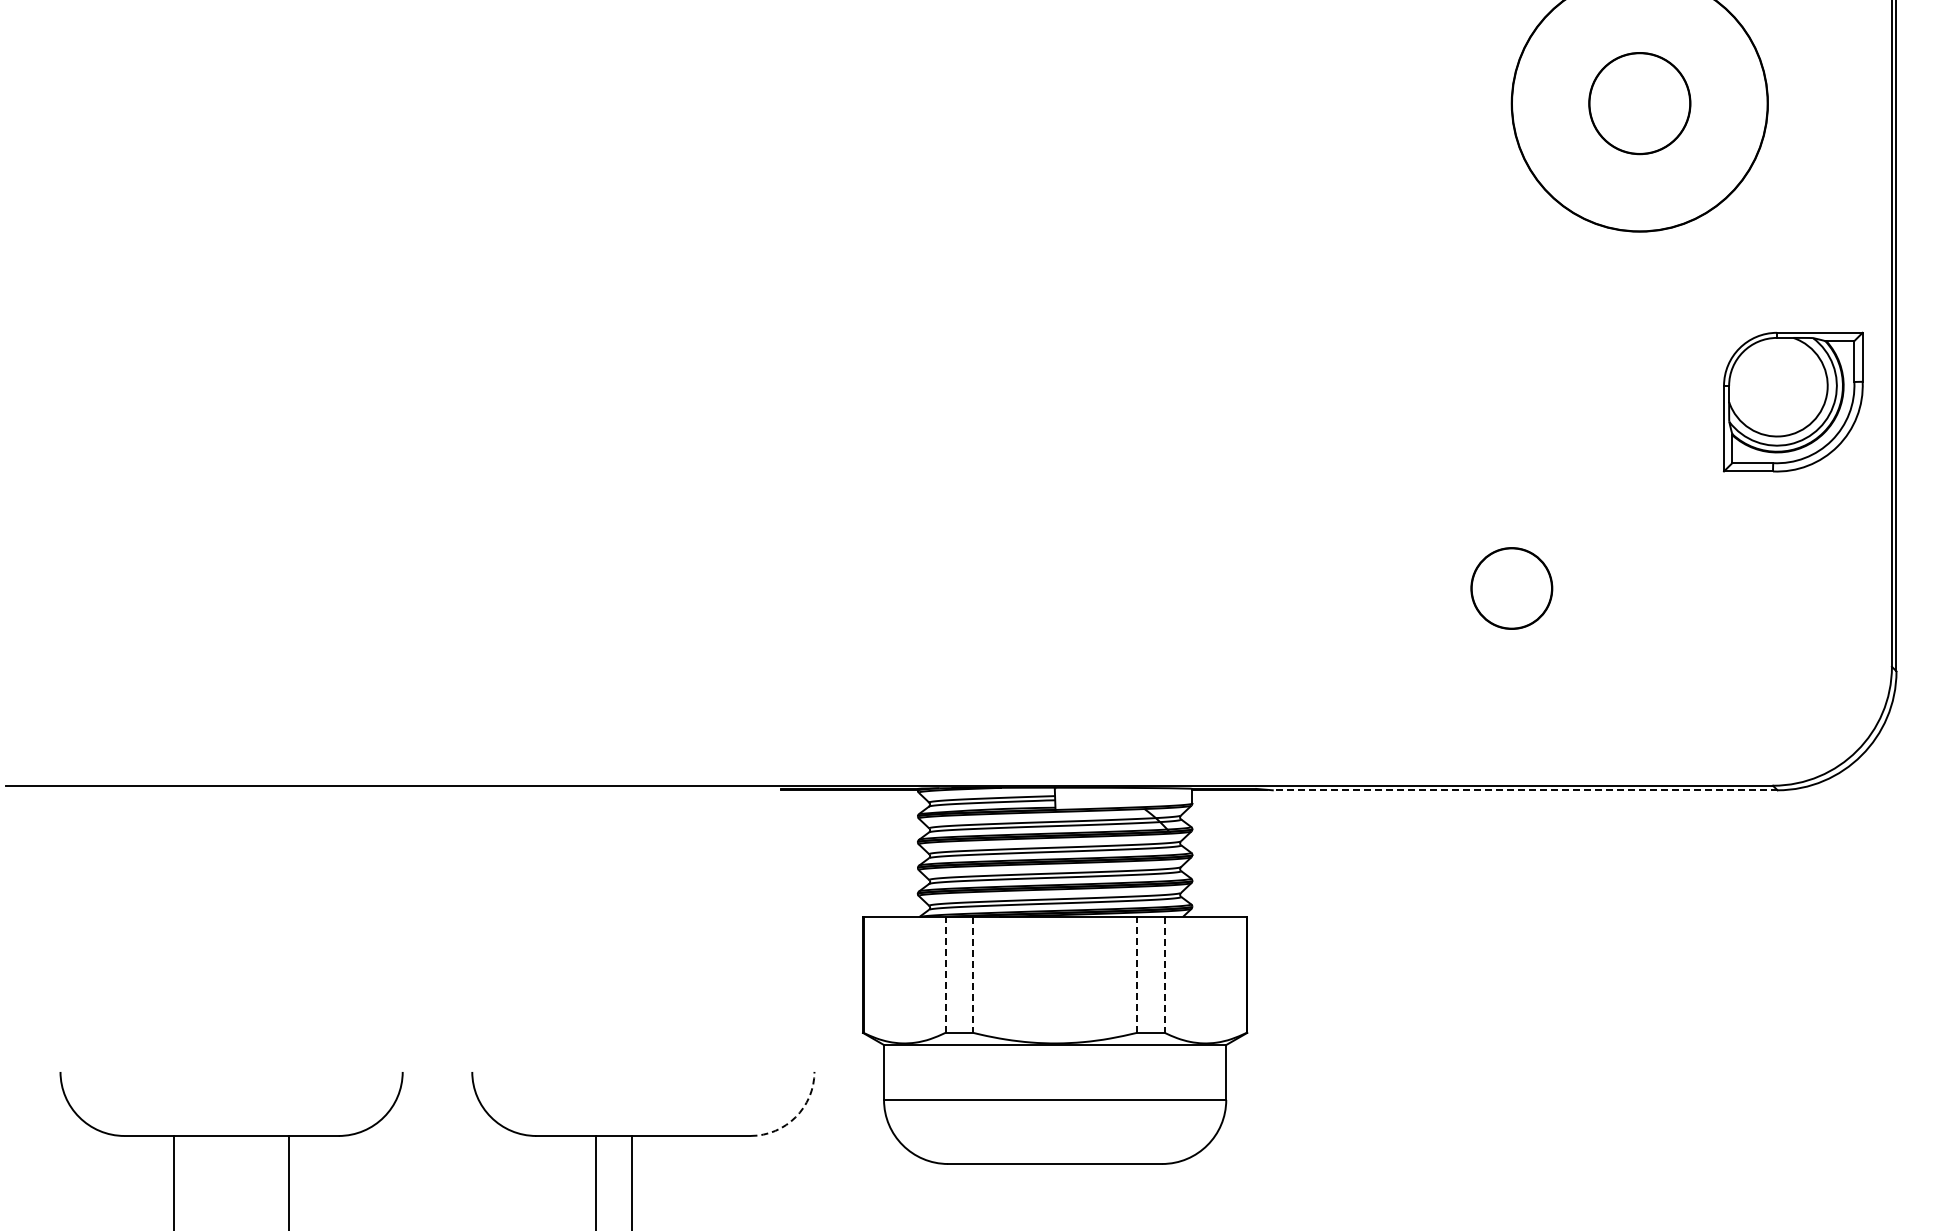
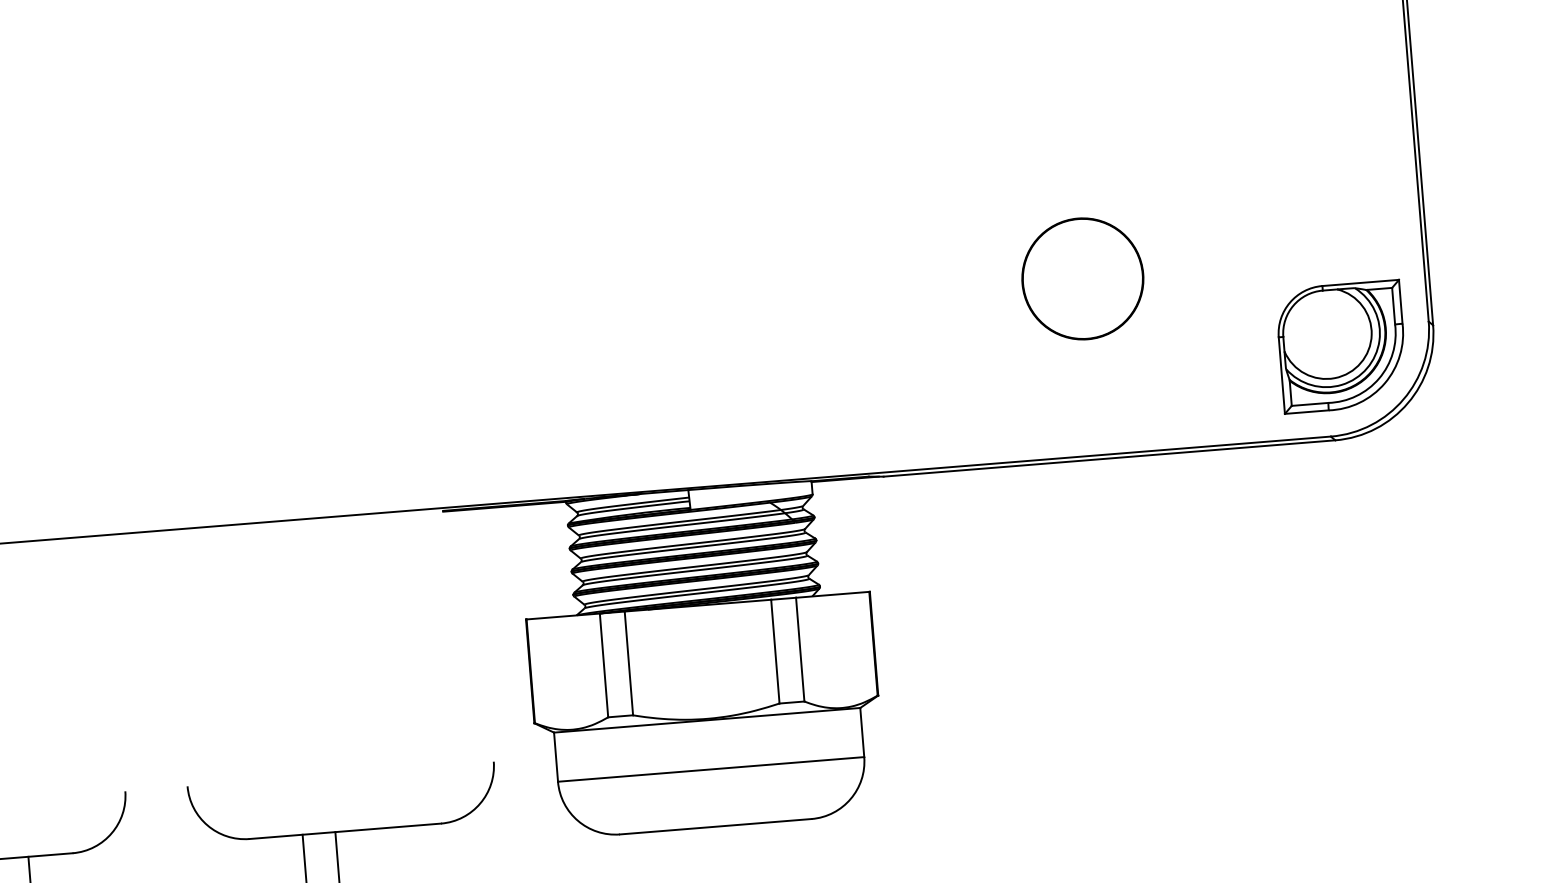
part: (1793, 401) -> (1342, 346), moved
part: (1511, 588) -> (1082, 278), size x1.67
line: (1524, 790) -> (1108, 458), dashed -> solid
line: (945, 974) -> (604, 665), dashed -> solid
line: (973, 974) -> (629, 663), dashed -> solid
line: (1136, 974) -> (774, 651), dashed -> solid
line: (1164, 974) -> (799, 649), dashed -> solid
arc: (795, 1117) -> (480, 803), dashed -> solid

